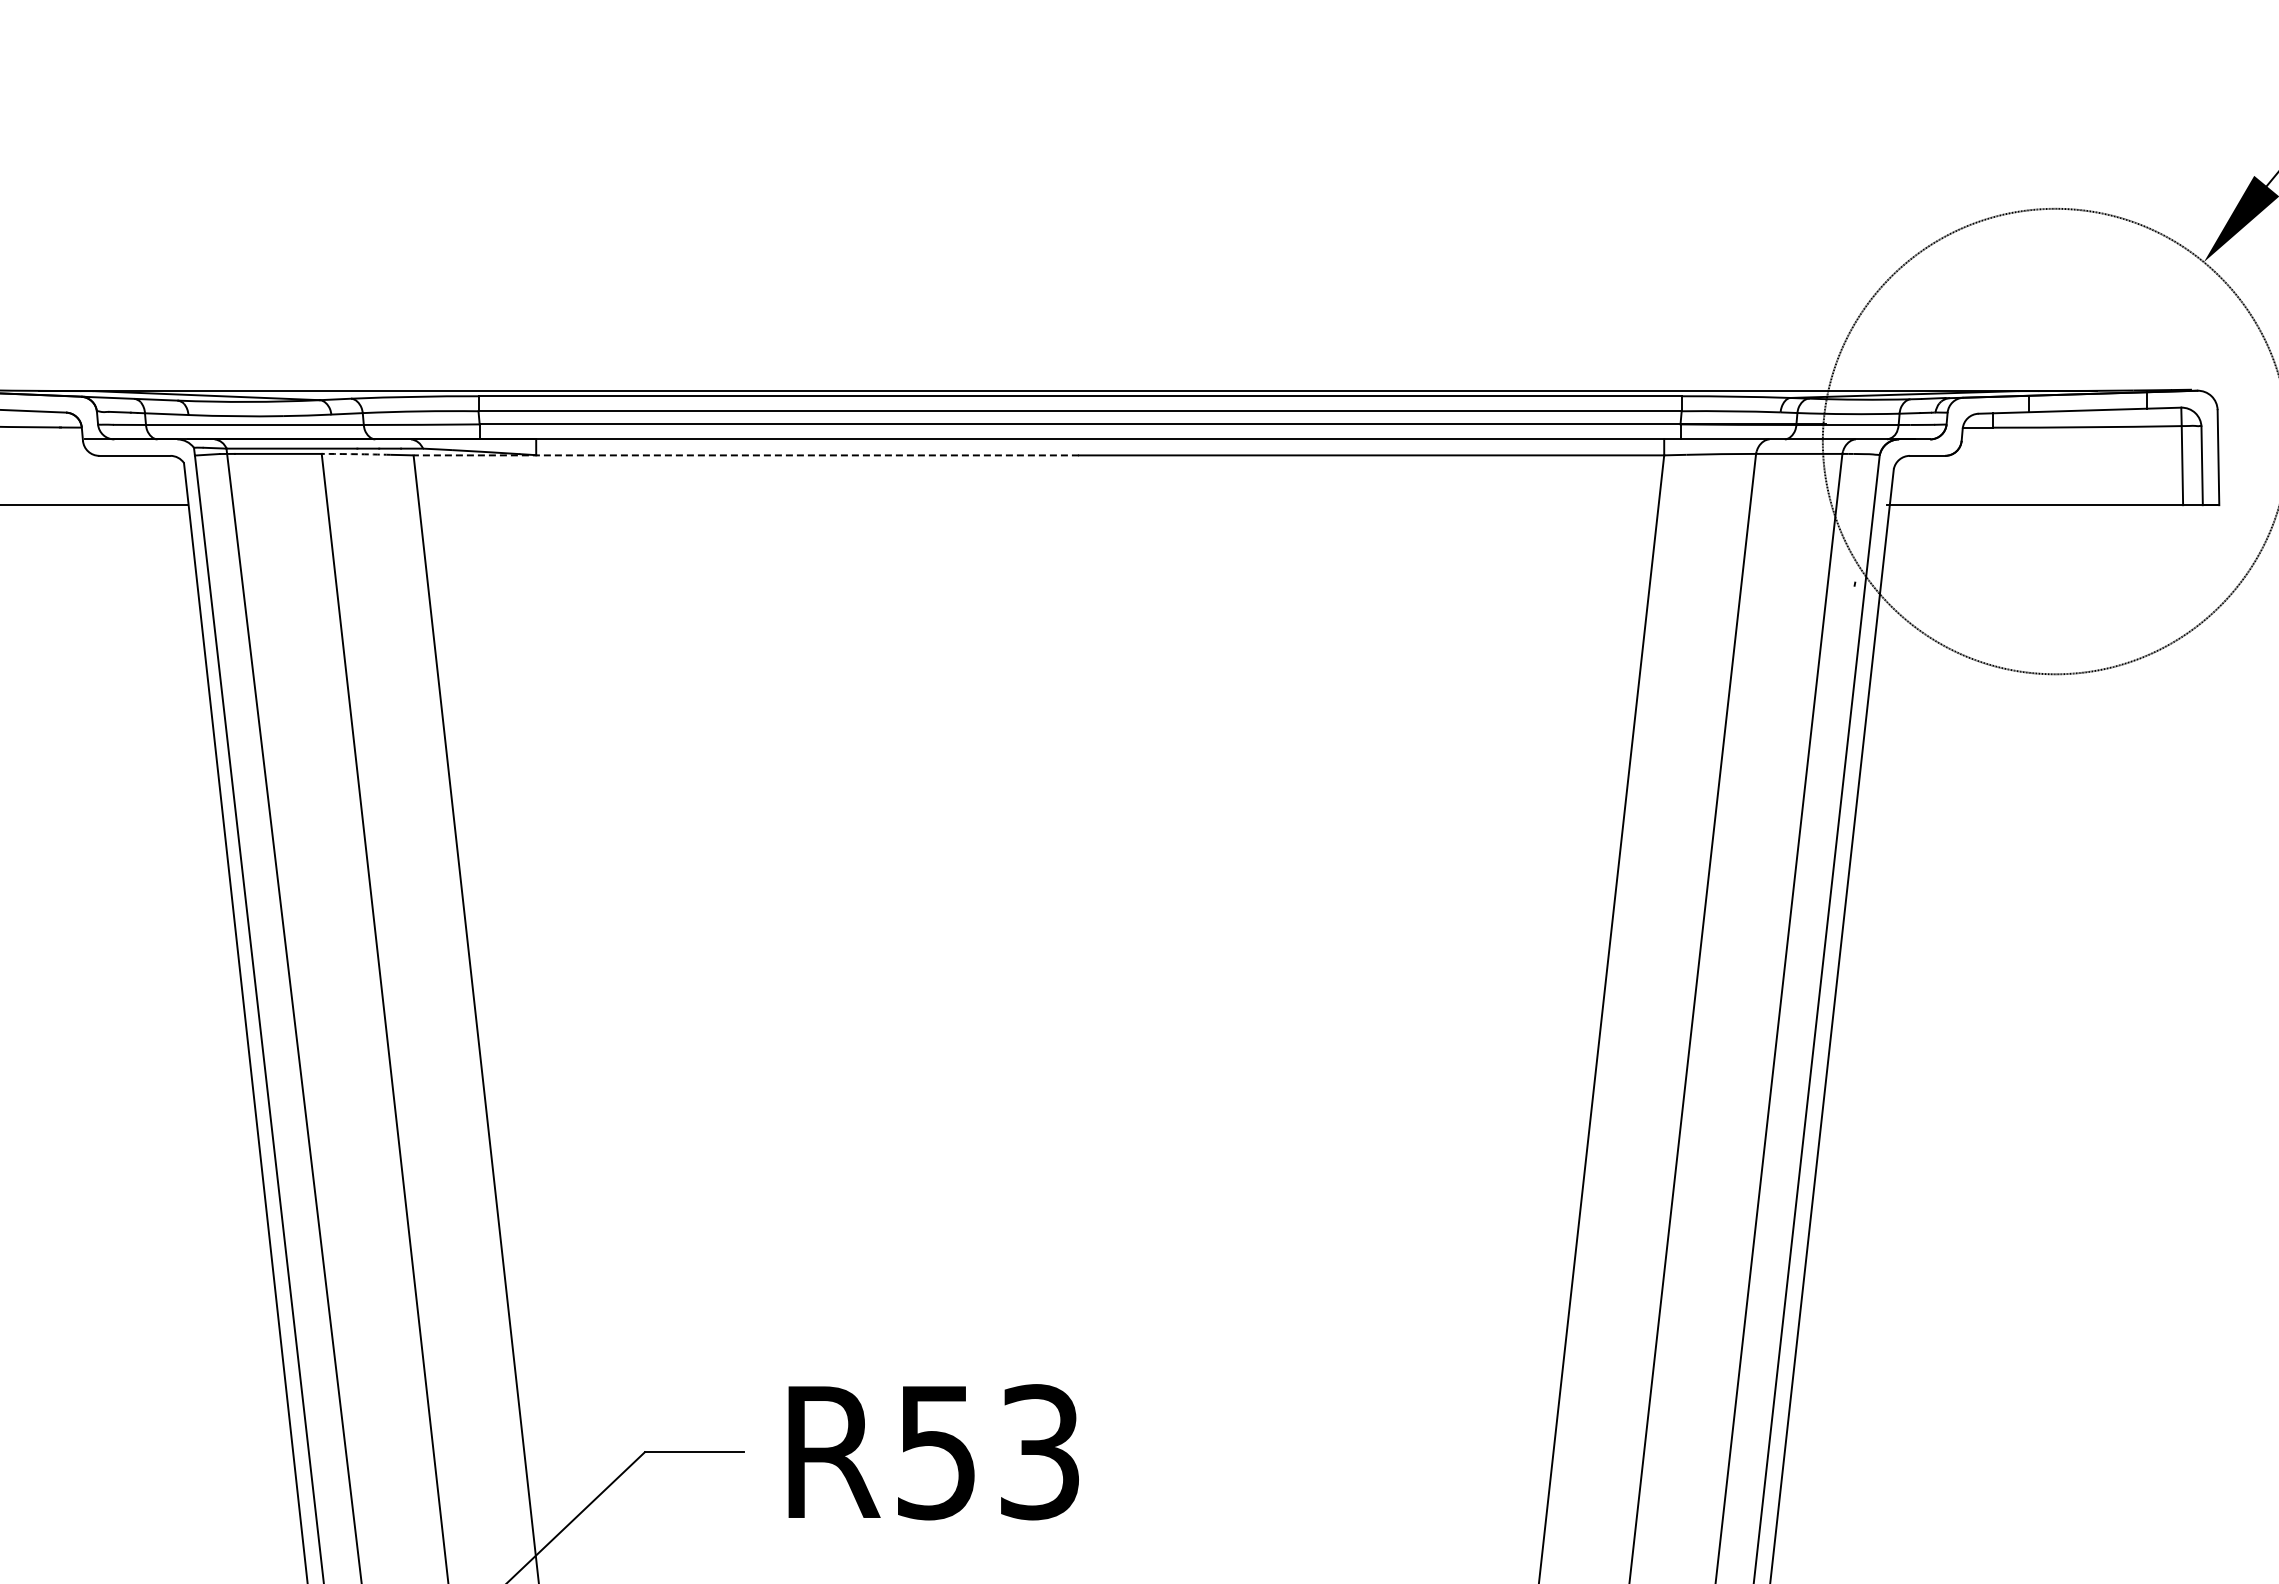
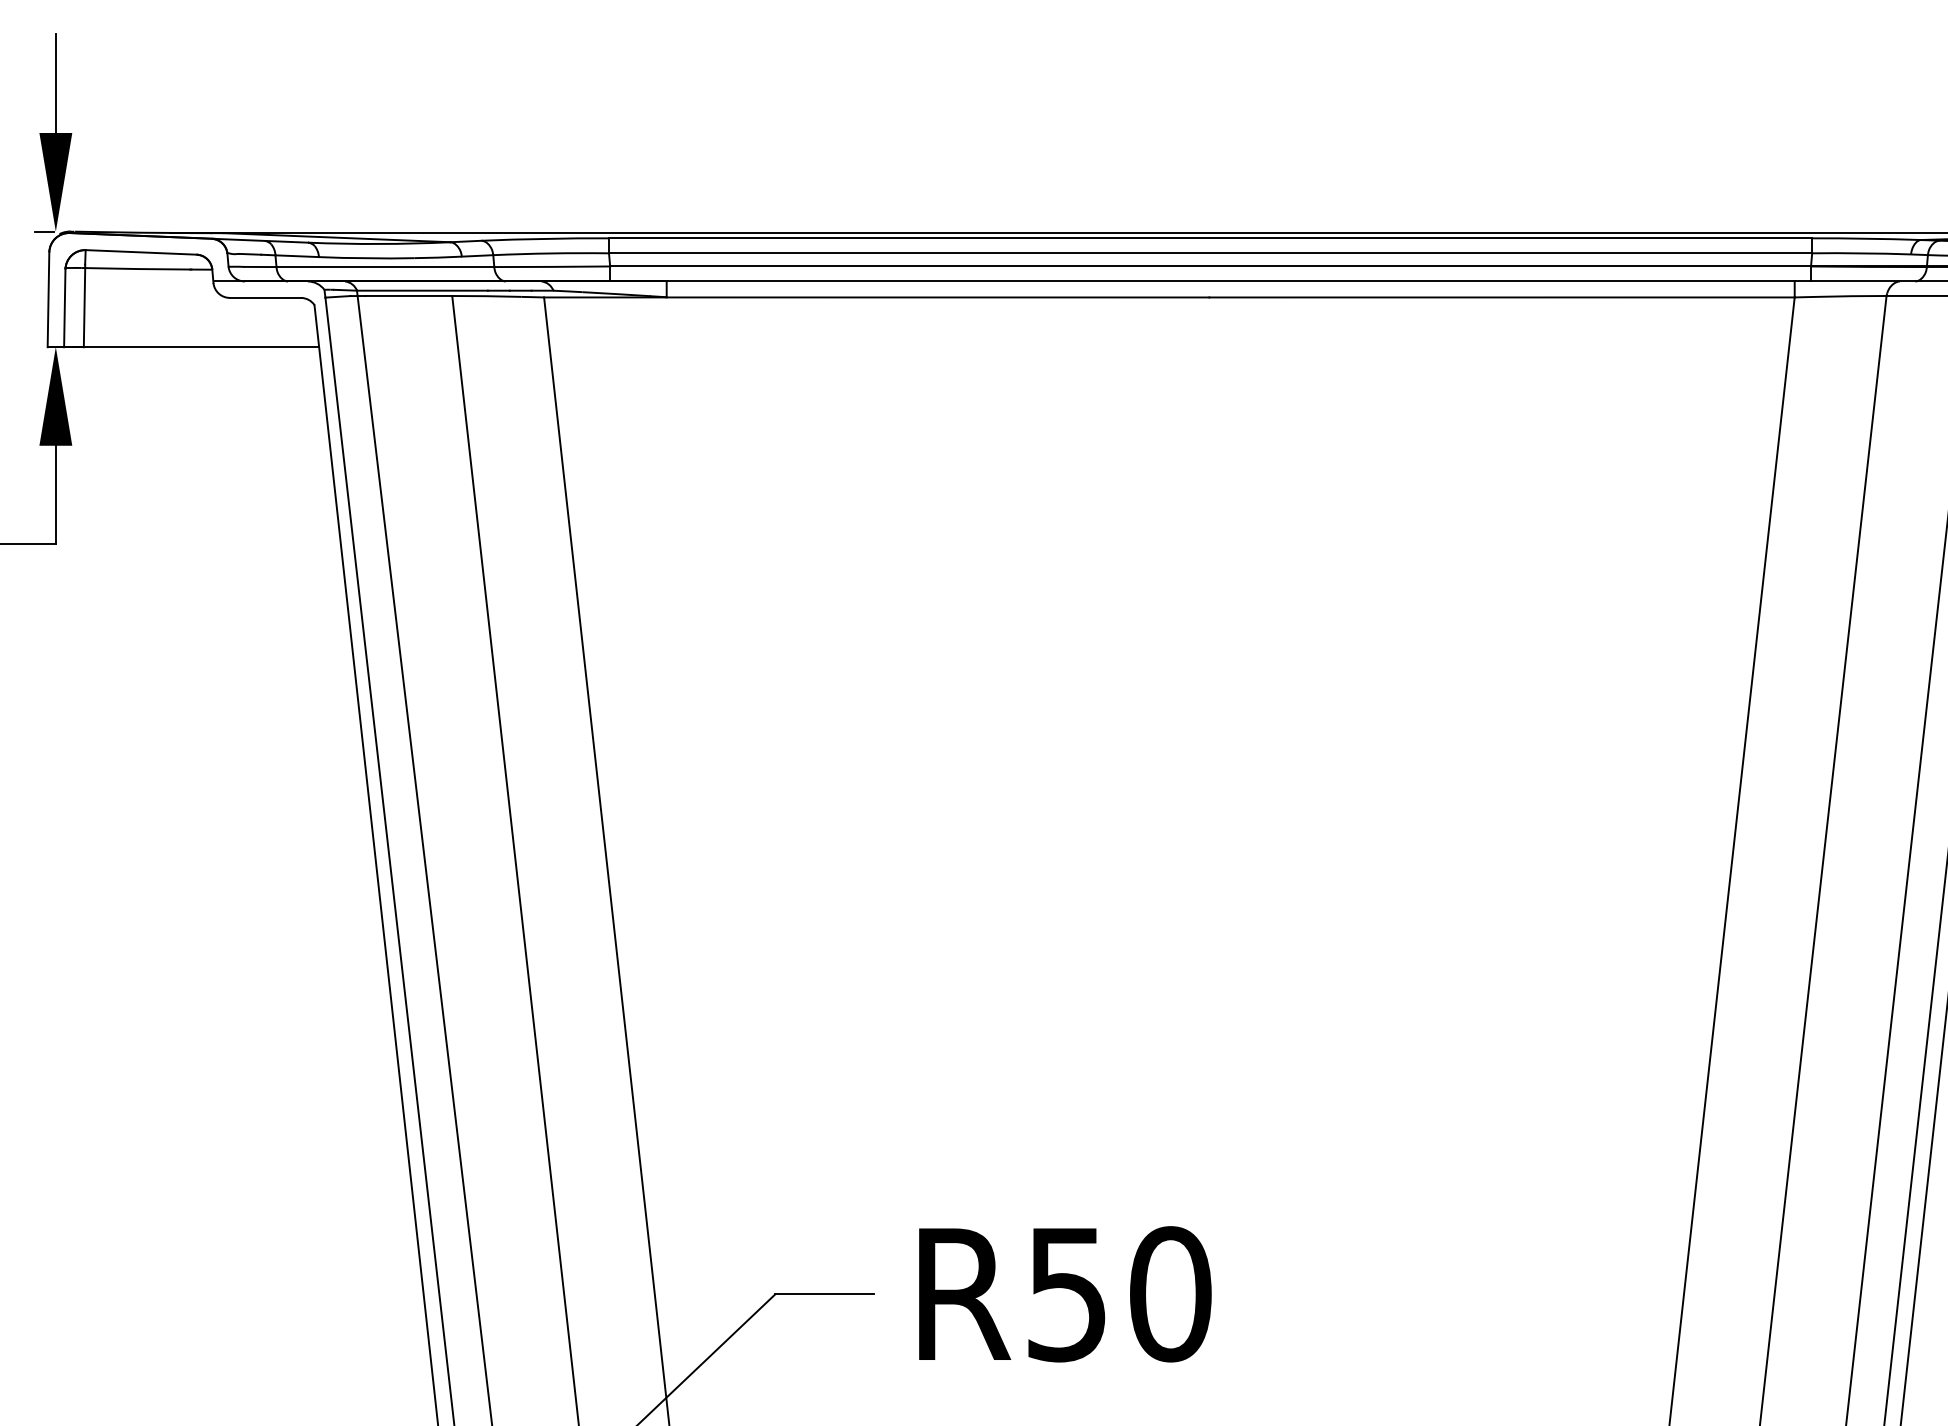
arc: (355, 454) -> (485, 296), dashed -> solid
line: (746, 455) -> (876, 297), dashed -> solid
text: (1040, 1452) -> (1170, 1294), R53 -> R50

